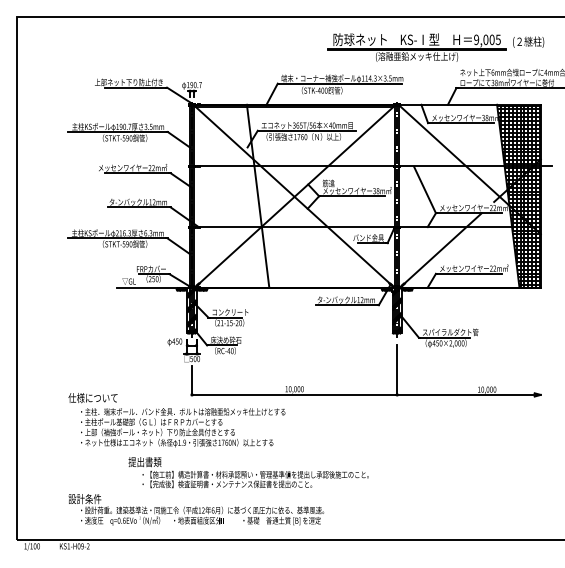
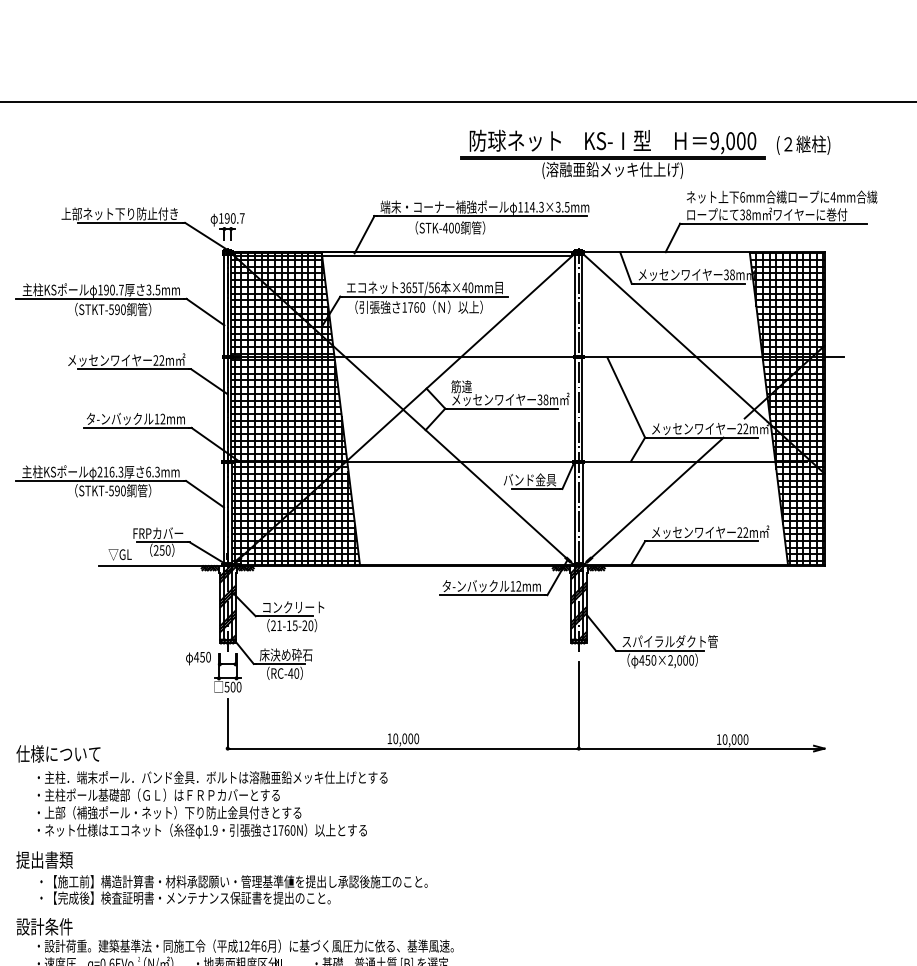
text: (497, 39) -> (750, 140), 9,005 -> 9,000
hatch: (231, 195) -> (295, 407), added
text: (248, 472) -> (221, 877), moved

